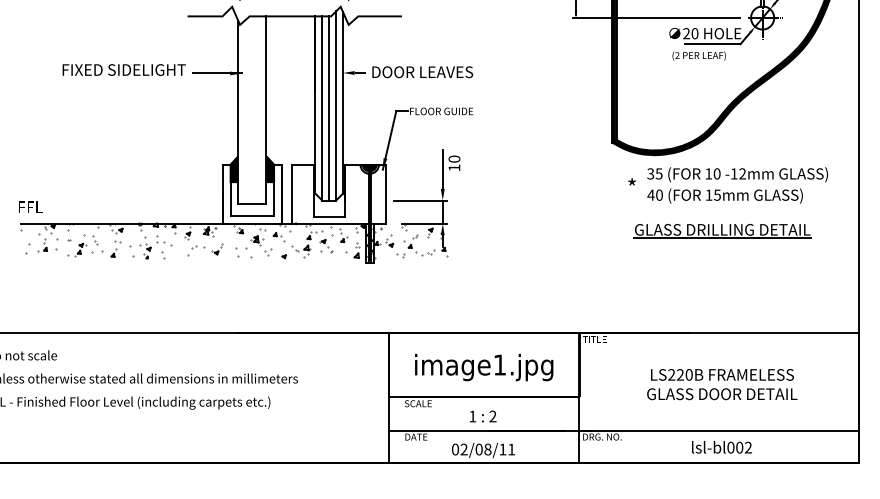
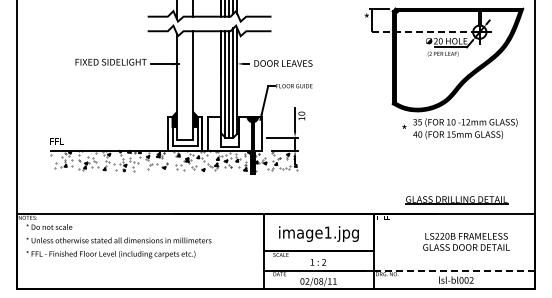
line: (654, 18) -> (417, 32), solid -> dashed
part: (722, 231) -> (456, 200), moved
text: (722, 383) -> (466, 241), moved
line: (718, 430) -> (454, 270), solid -> dashed

